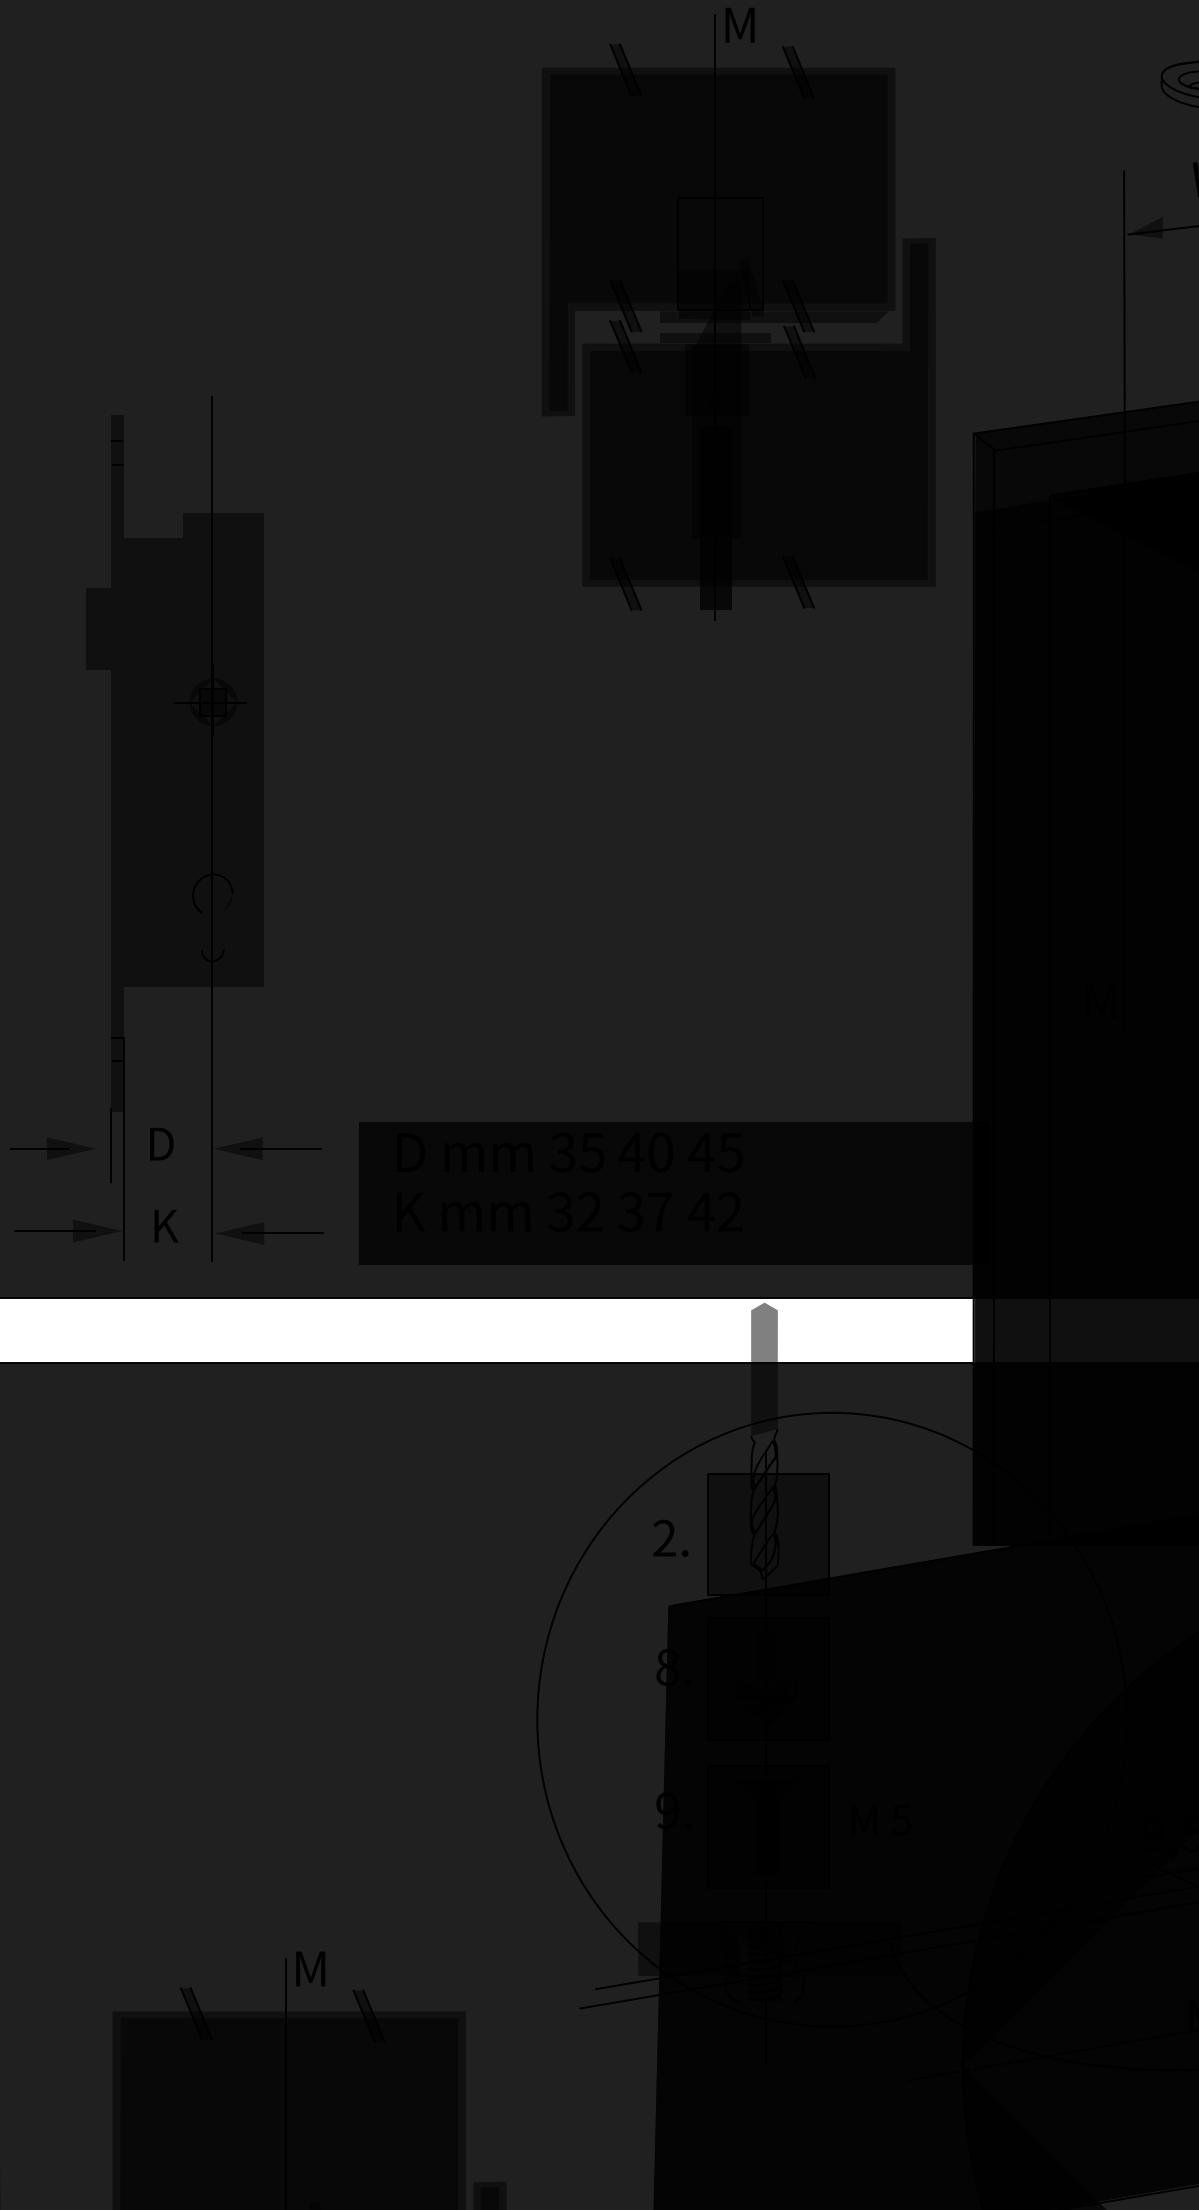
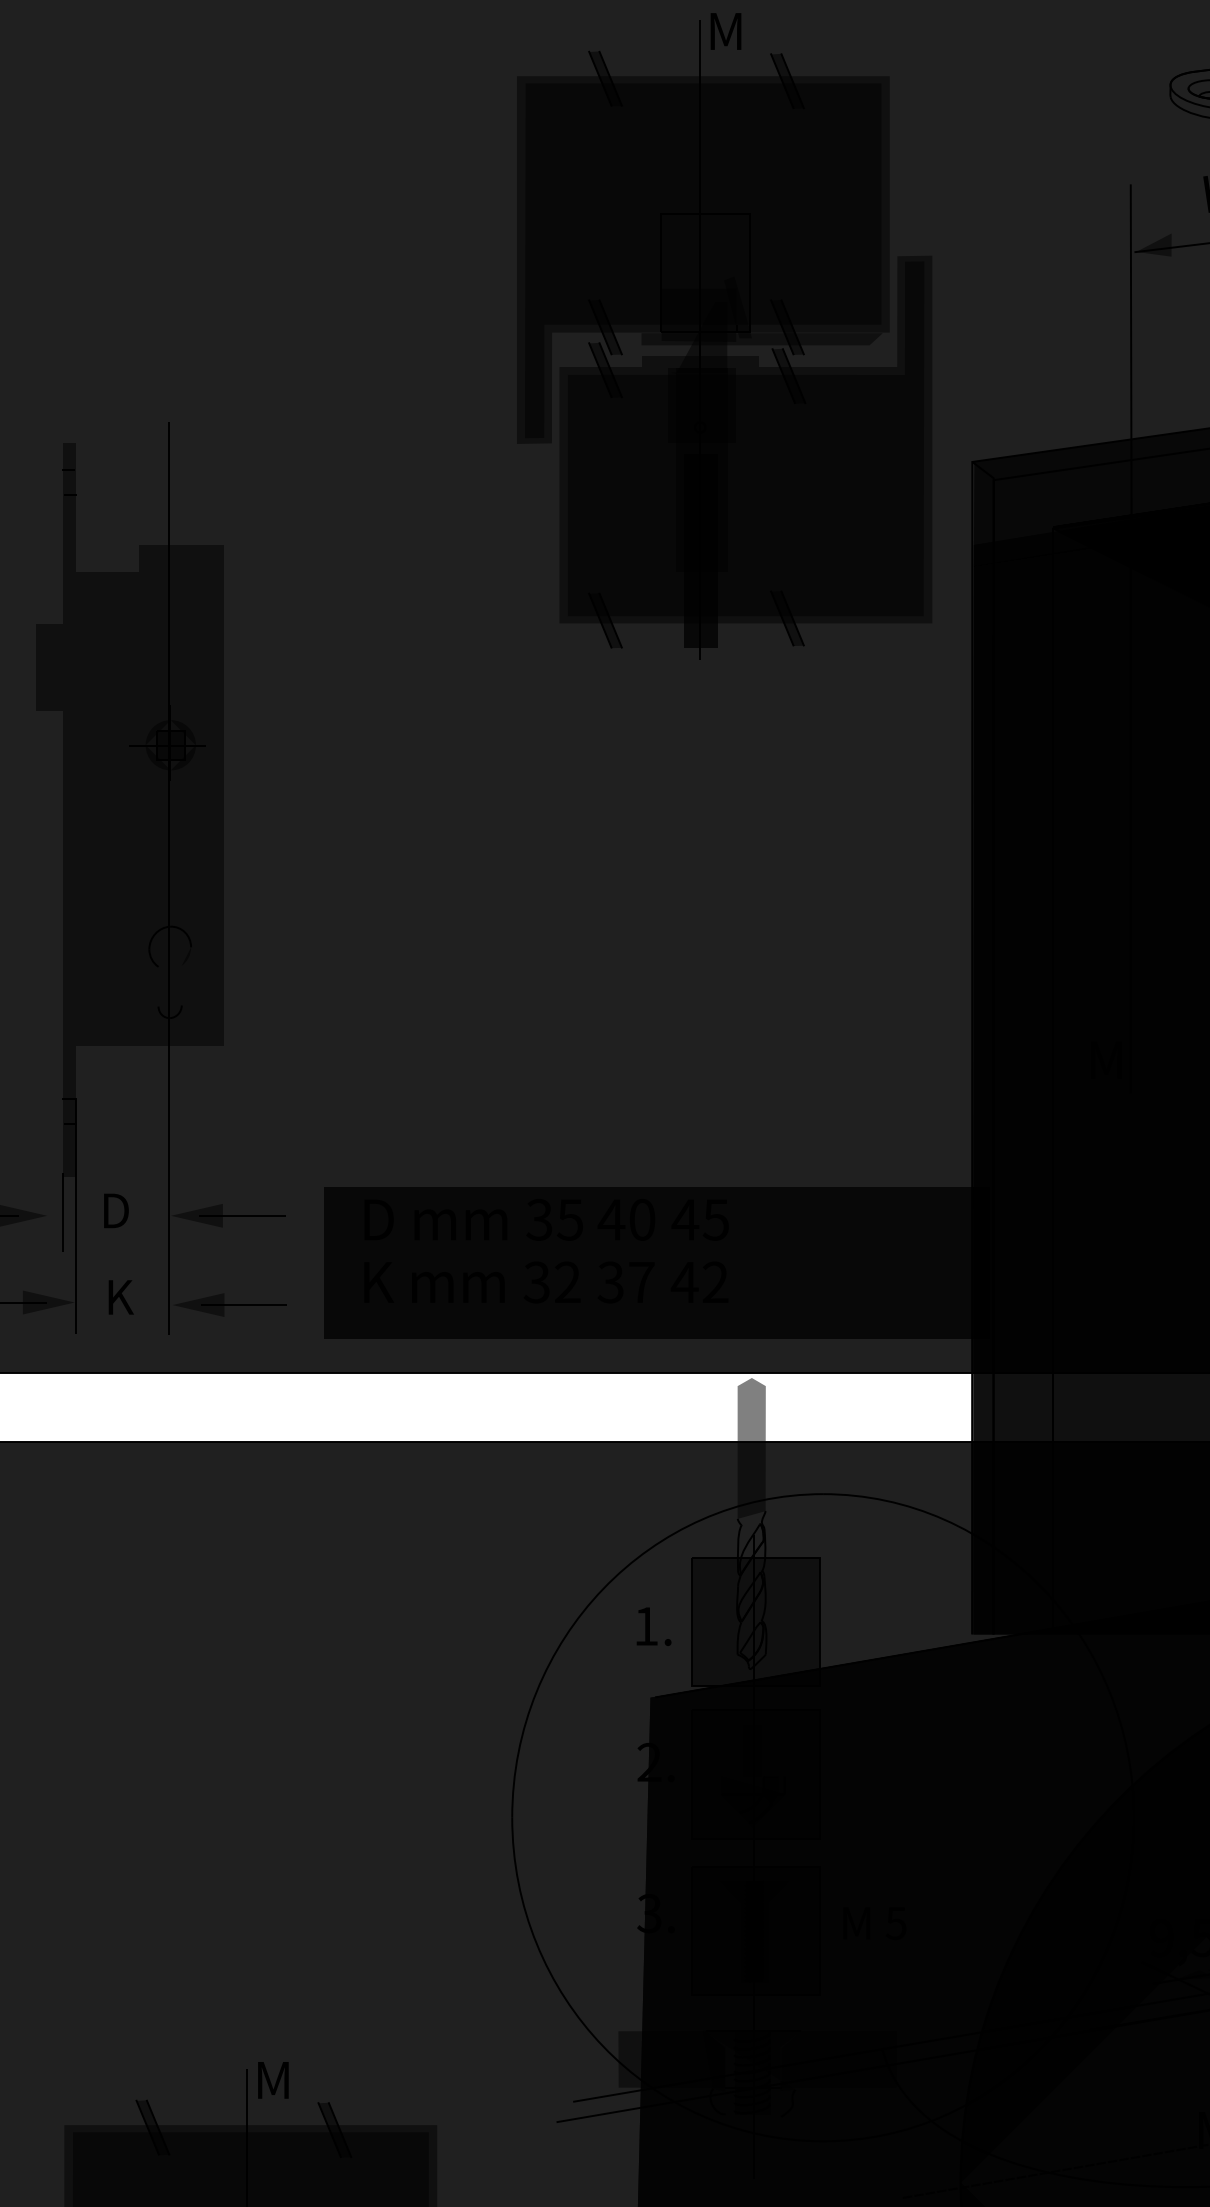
text: (663, 1537) -> (645, 1625), 2. -> 1.
text: (661, 1667) -> (643, 1762), 8. -> 2.
text: (659, 1809) -> (641, 1912), 9. -> 3.

